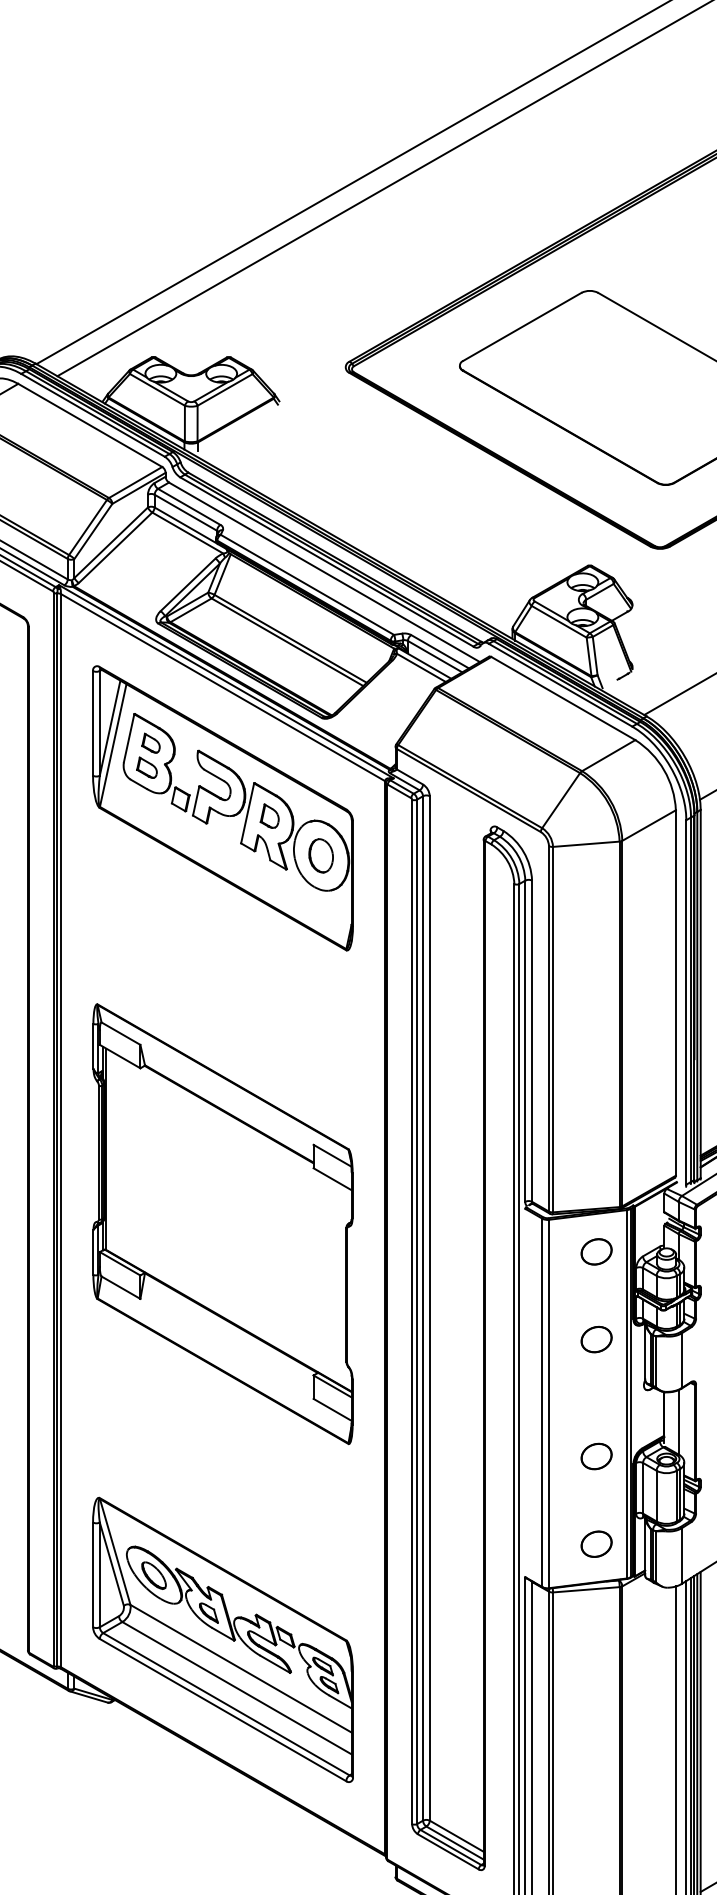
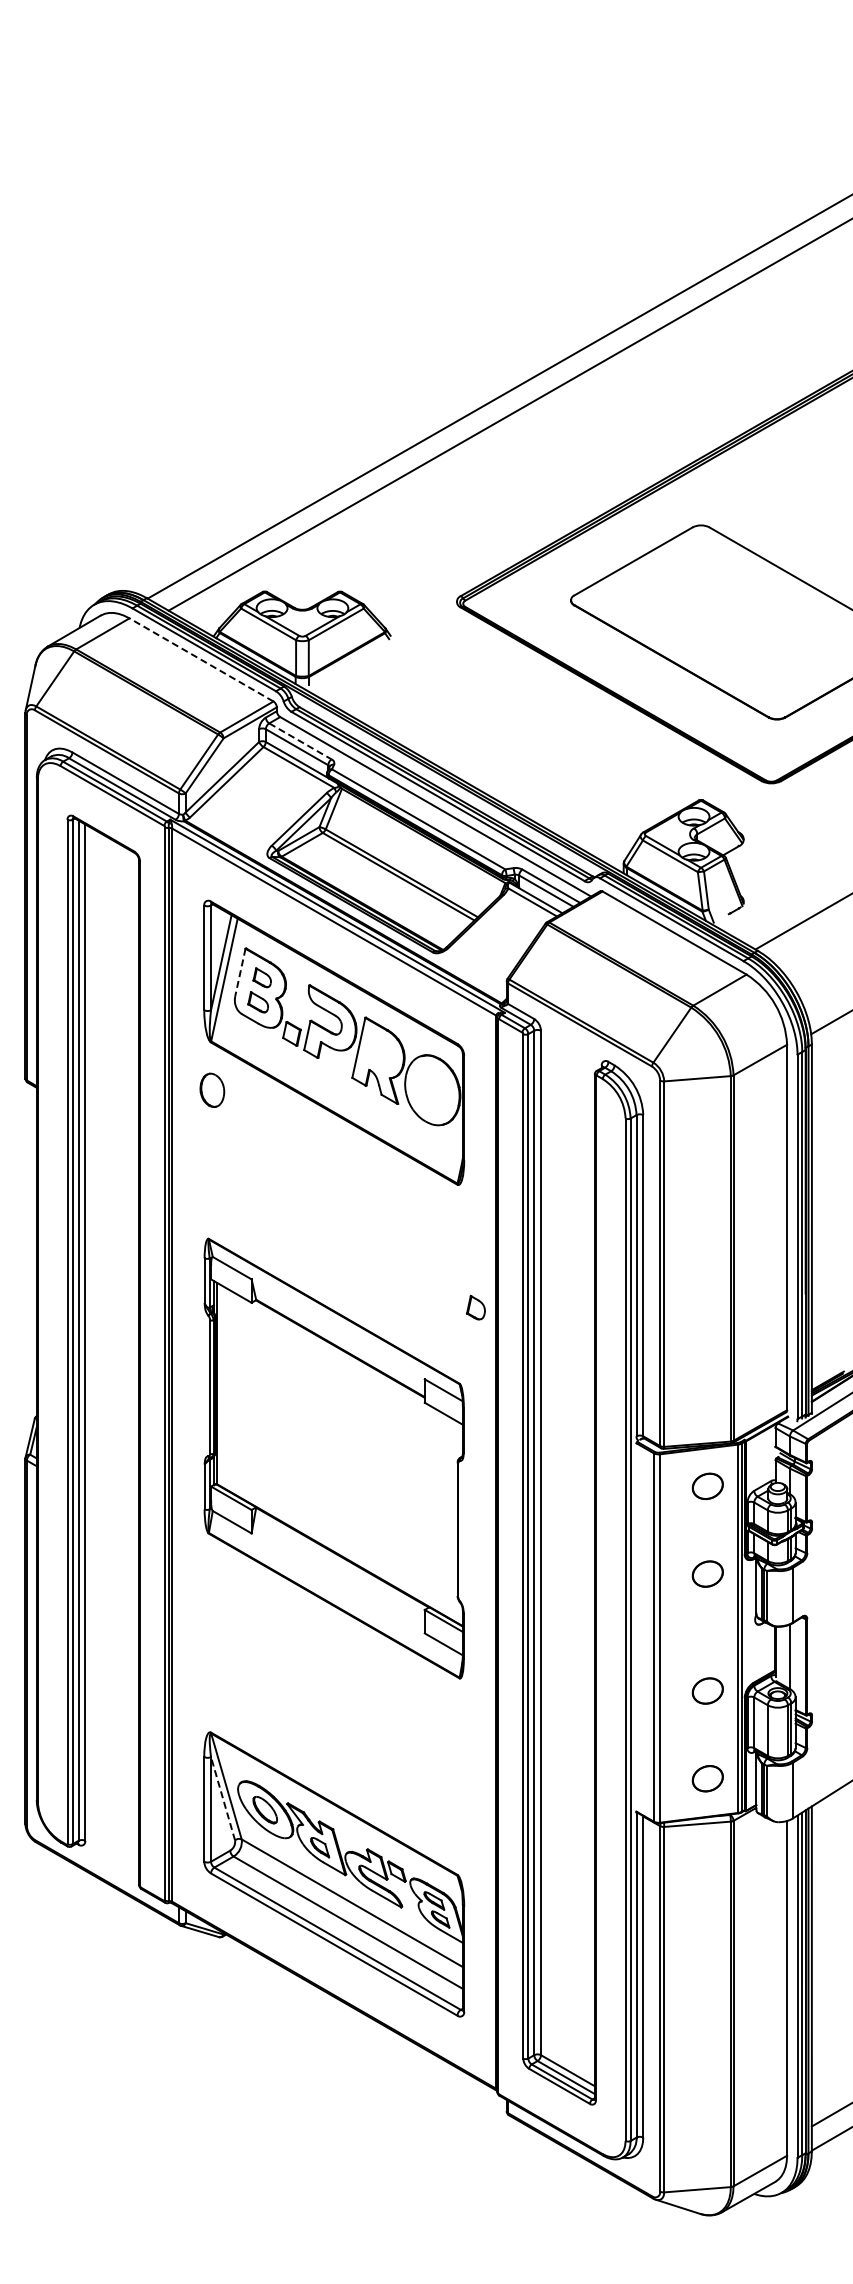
line: (90, 425) -> (201, 659), solid -> dashed
line: (189, 507) -> (300, 741), solid -> dashed
line: (129, 738) -> (240, 972), solid -> dashed
part: (269, 816) -> (475, 1307), moved
part: (321, 855) -> (212, 1089), moved
line: (111, 1564) -> (222, 1798), solid -> dashed

